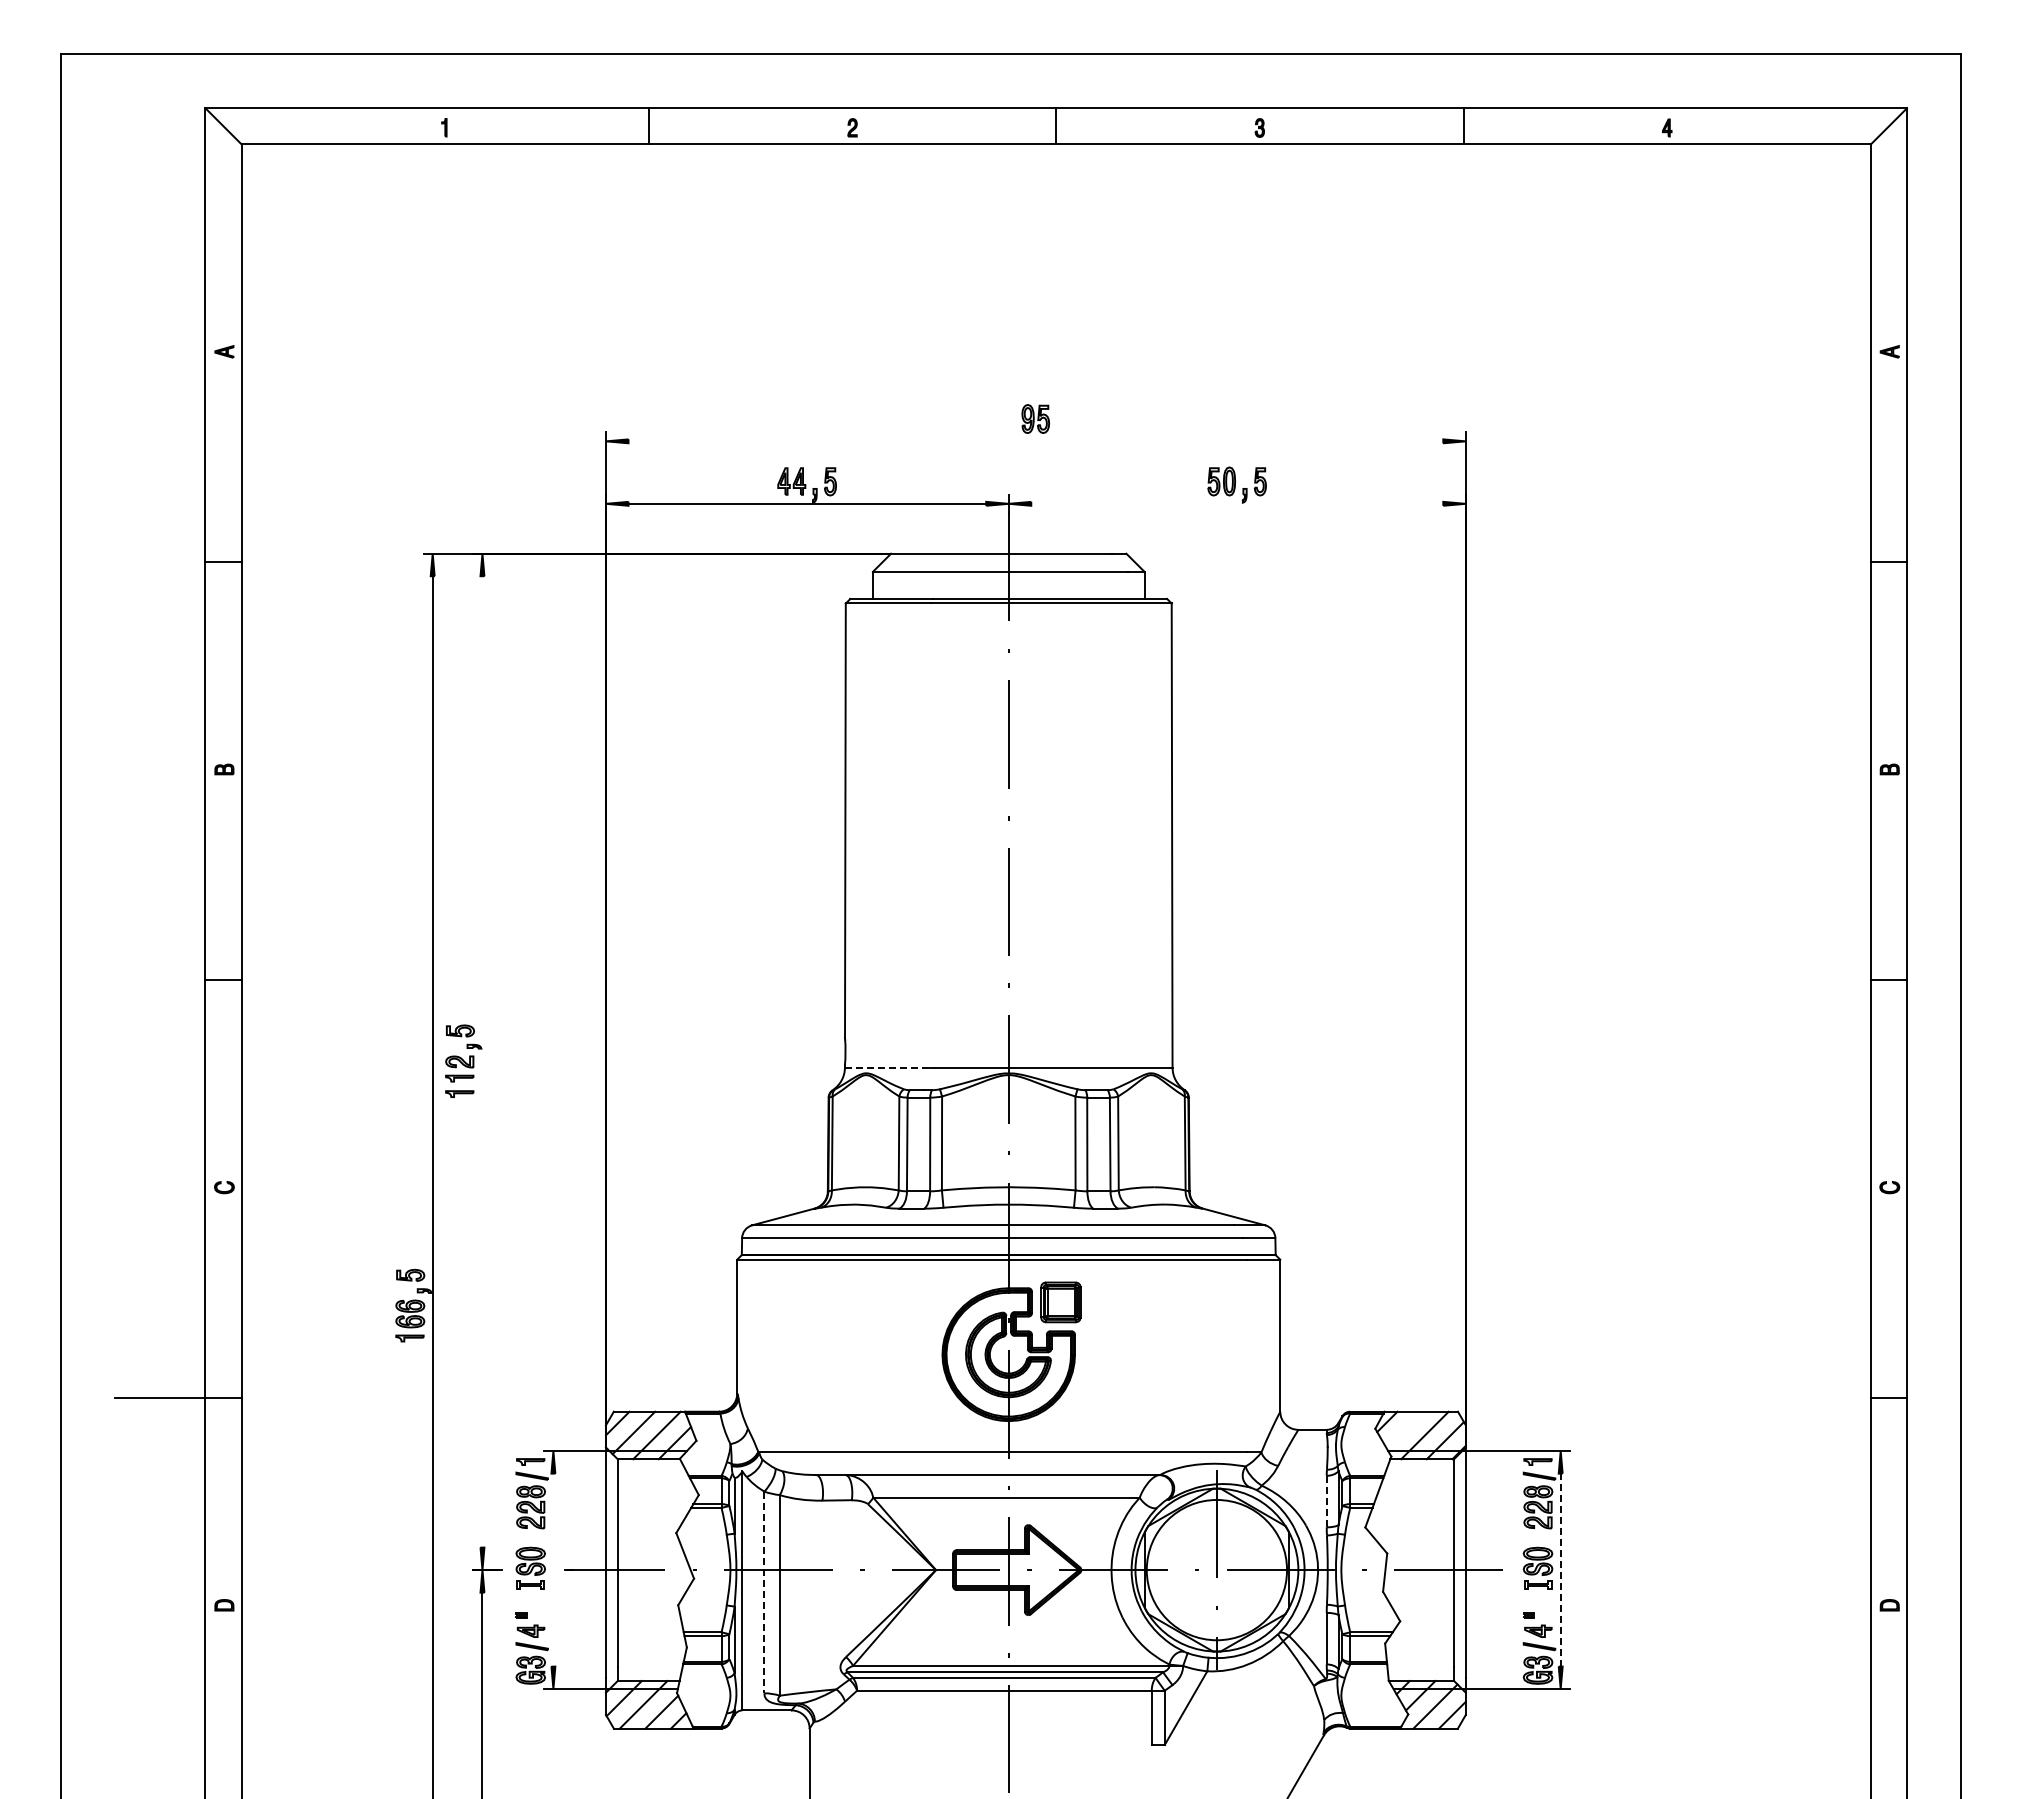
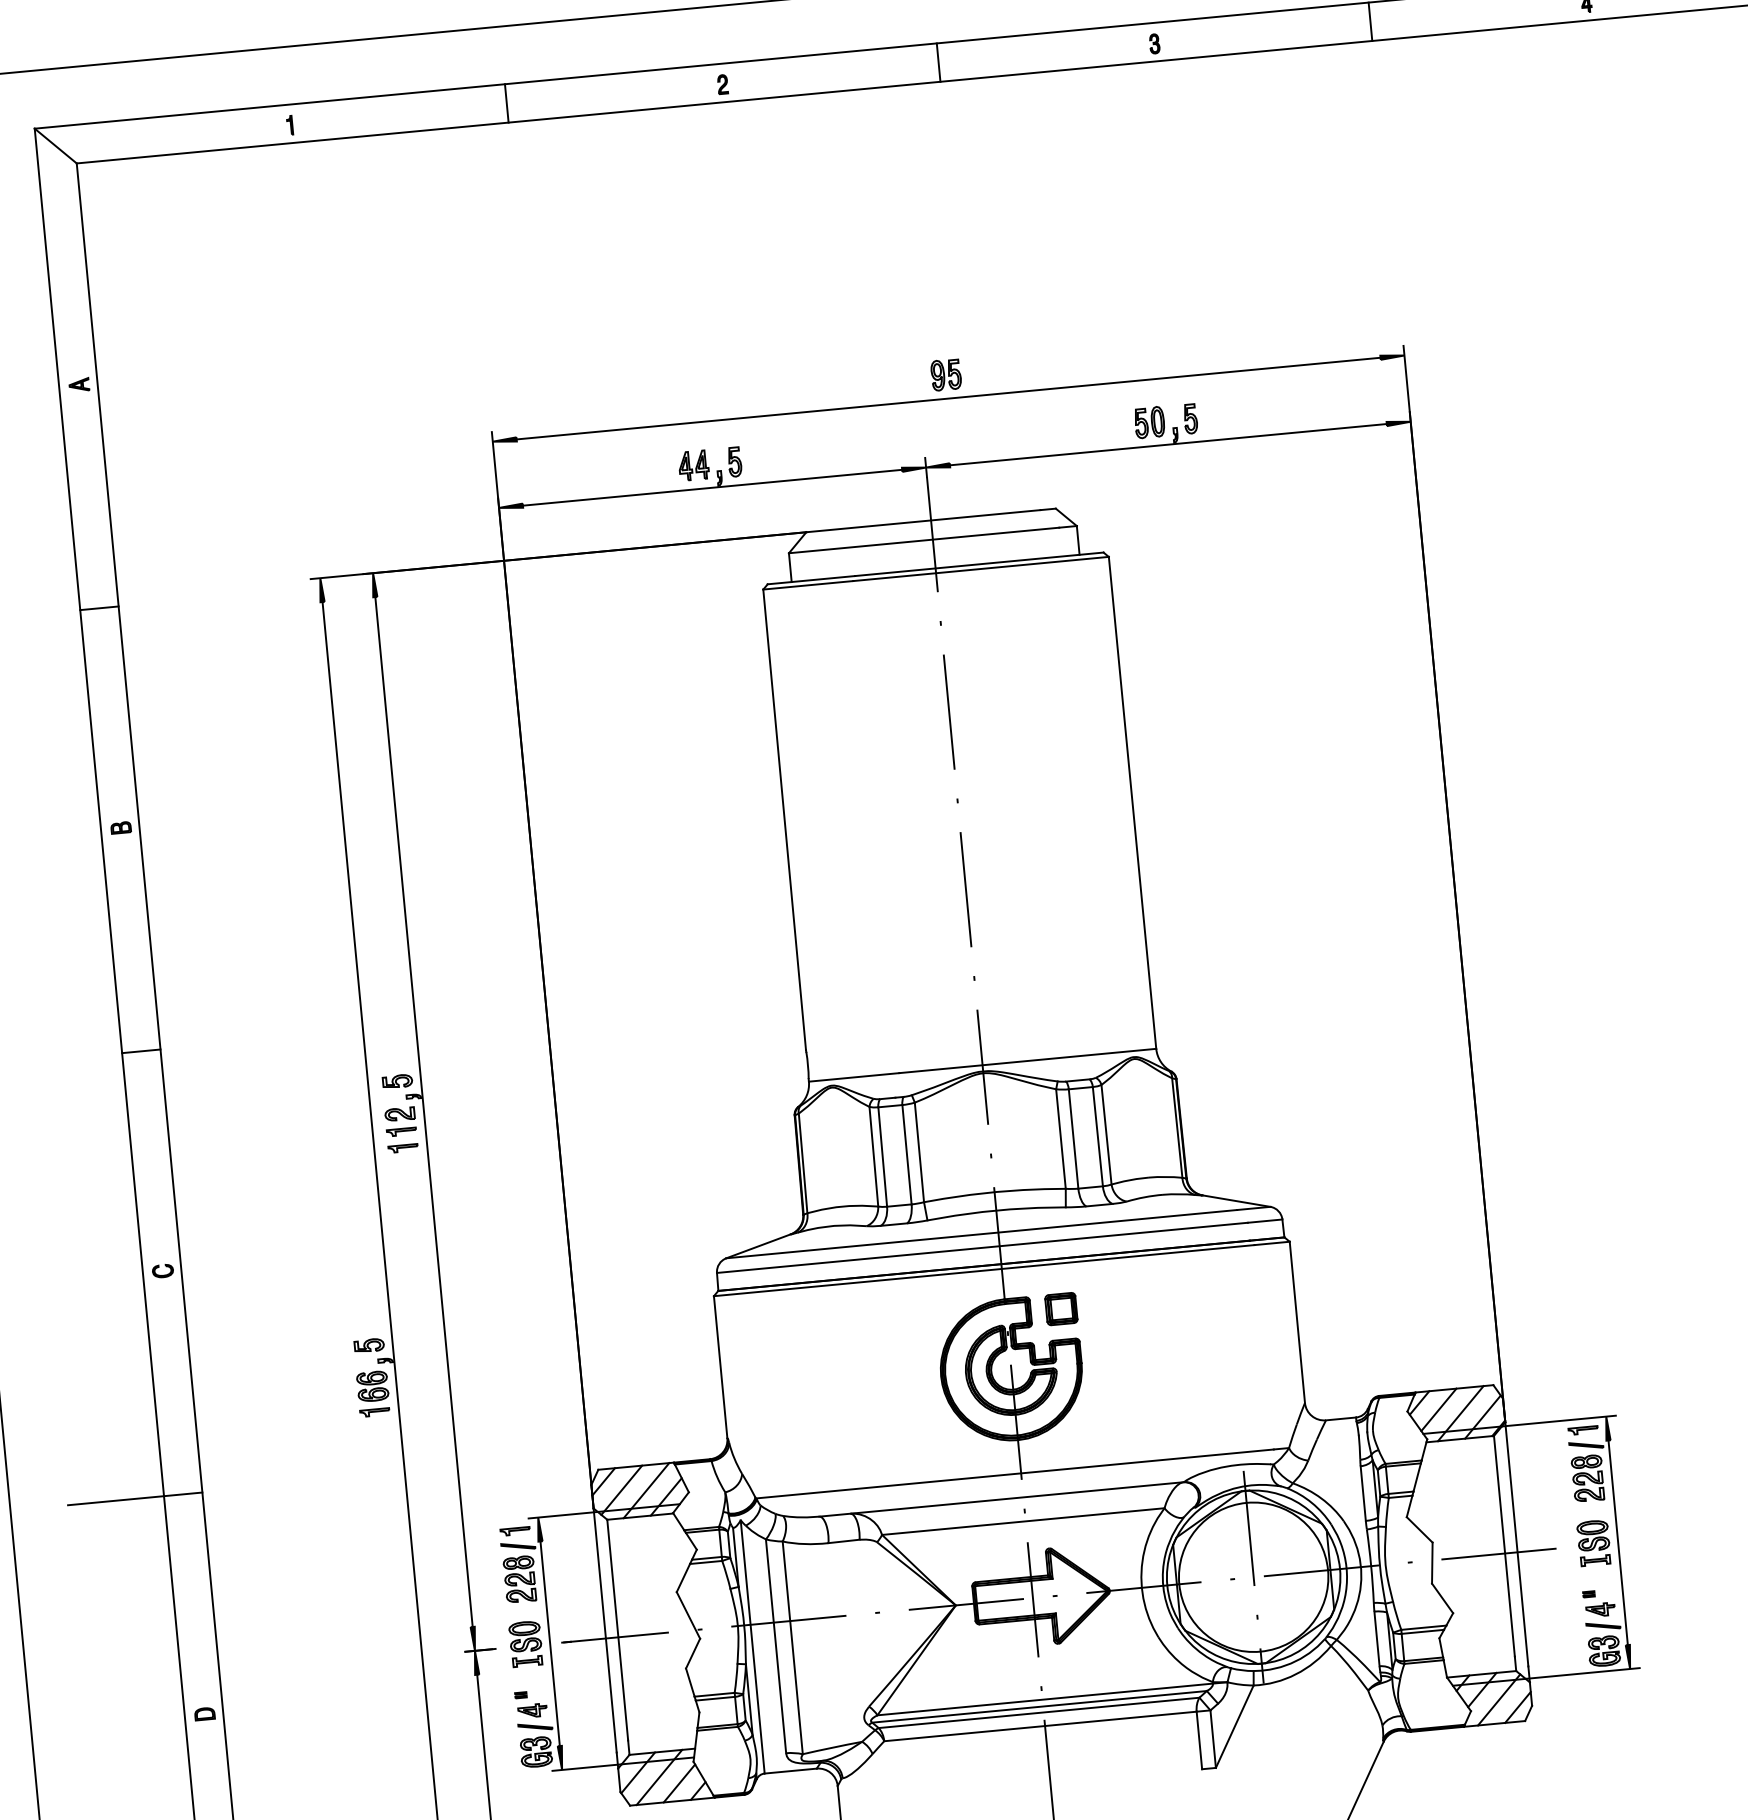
line: (1035, 441) -> (948, 398), added
line: (1237, 503) -> (1168, 444), added
line: (482, 1061) -> (424, 1111), added
line: (887, 1067) -> (854, 1077), dashed -> solid
part: (1060, 1302) -> (1061, 1309), size x0.71
line: (1404, 1429) -> (1438, 1409), added
line: (1326, 1501) -> (1362, 1493), dashed -> solid
line: (553, 1569) -> (550, 1643), added
line: (1560, 1569) -> (1617, 1542), dashed -> solid
line: (764, 1592) -> (776, 1646), dashed -> solid

